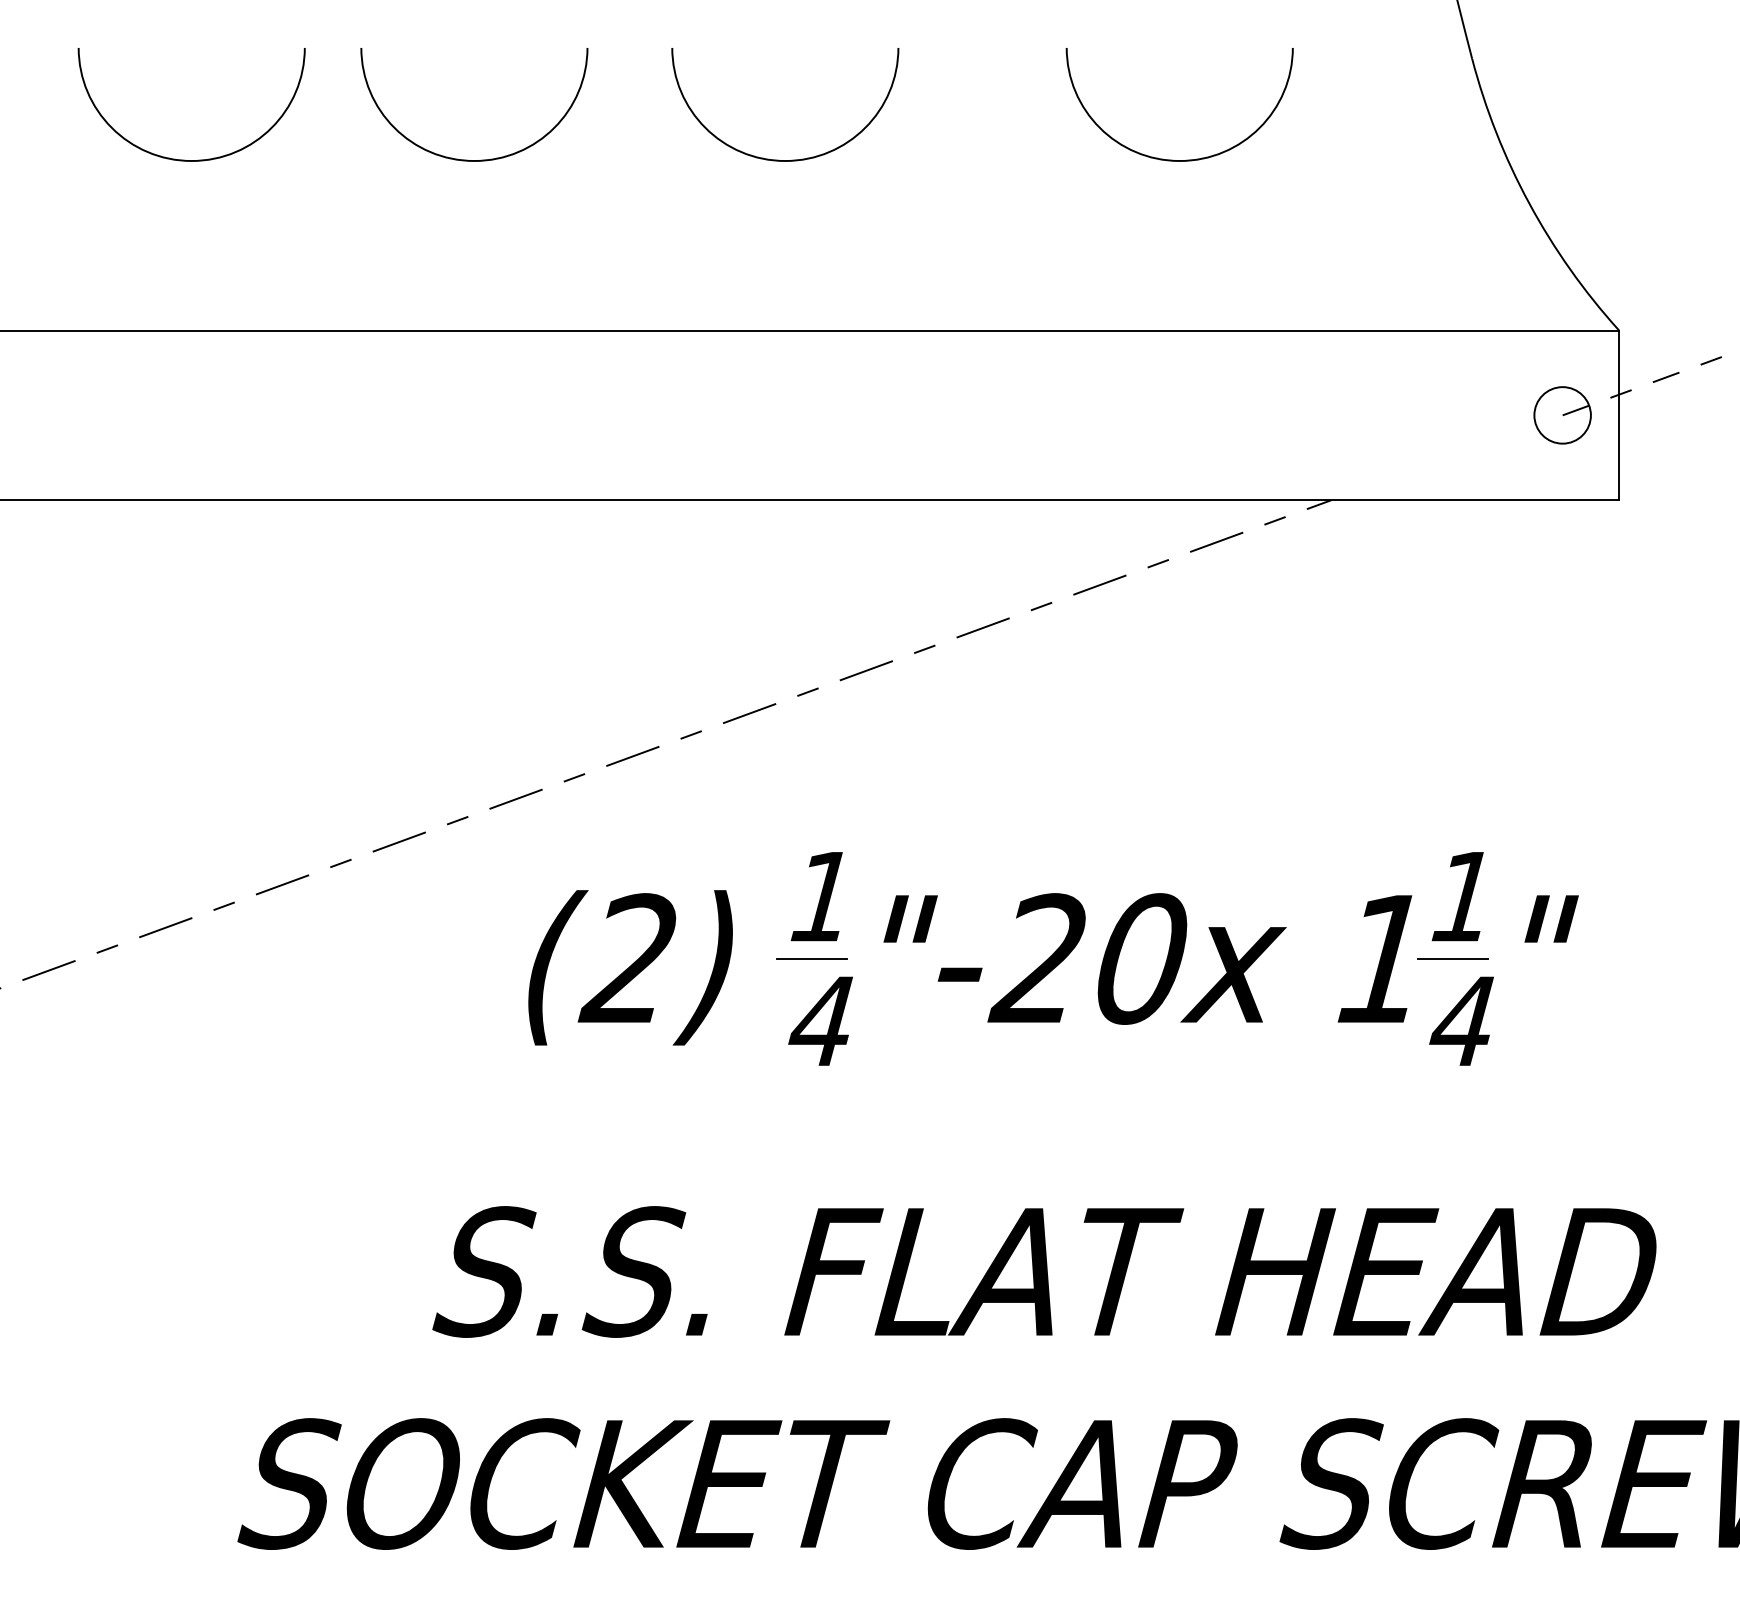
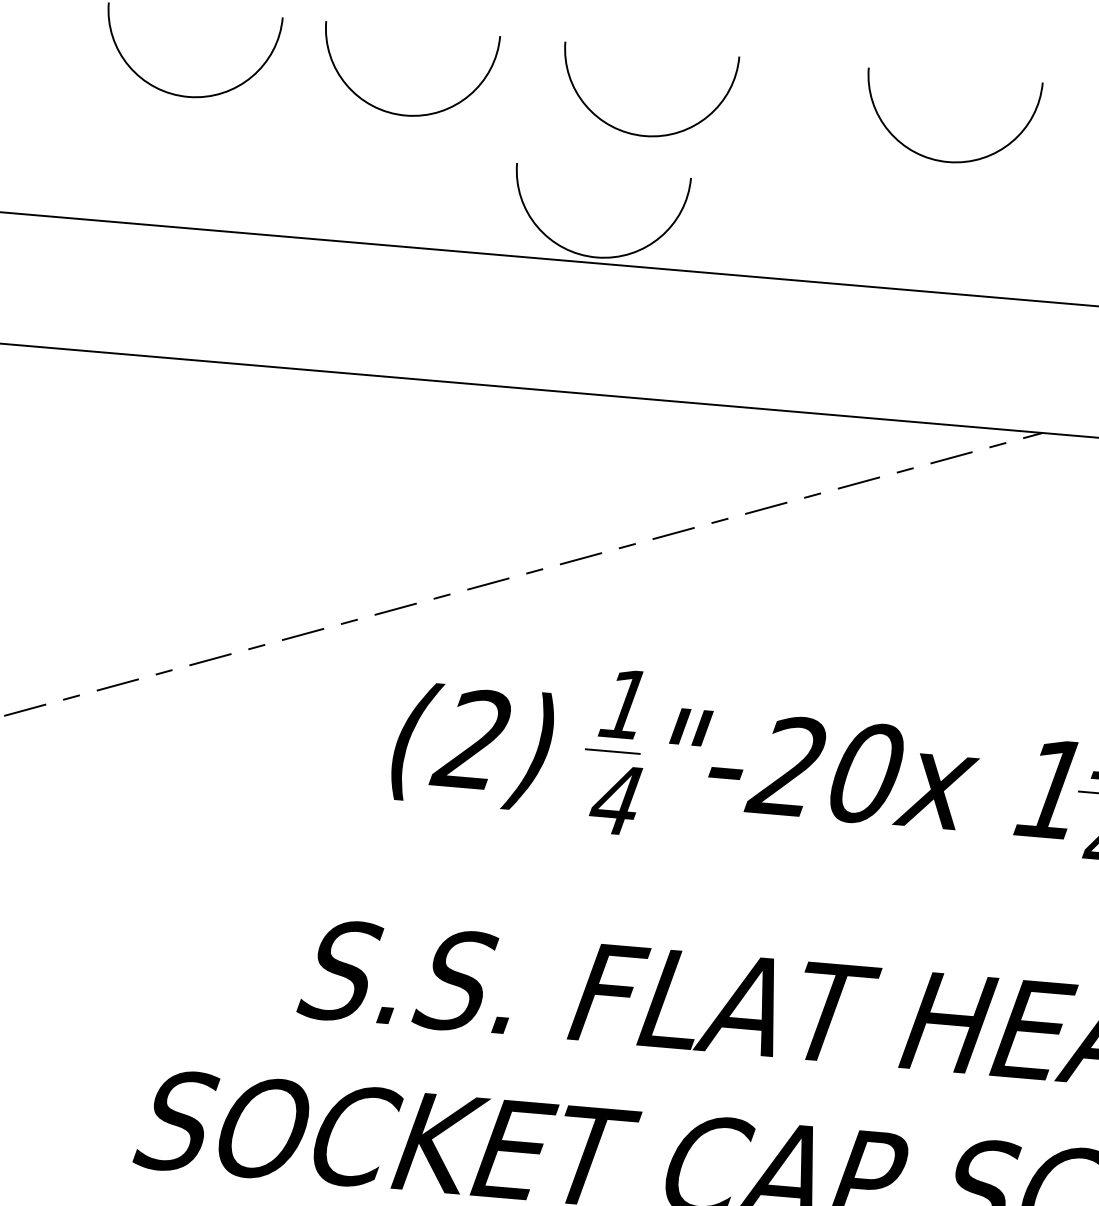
arc: (729, 321) -> (591, 255), added

